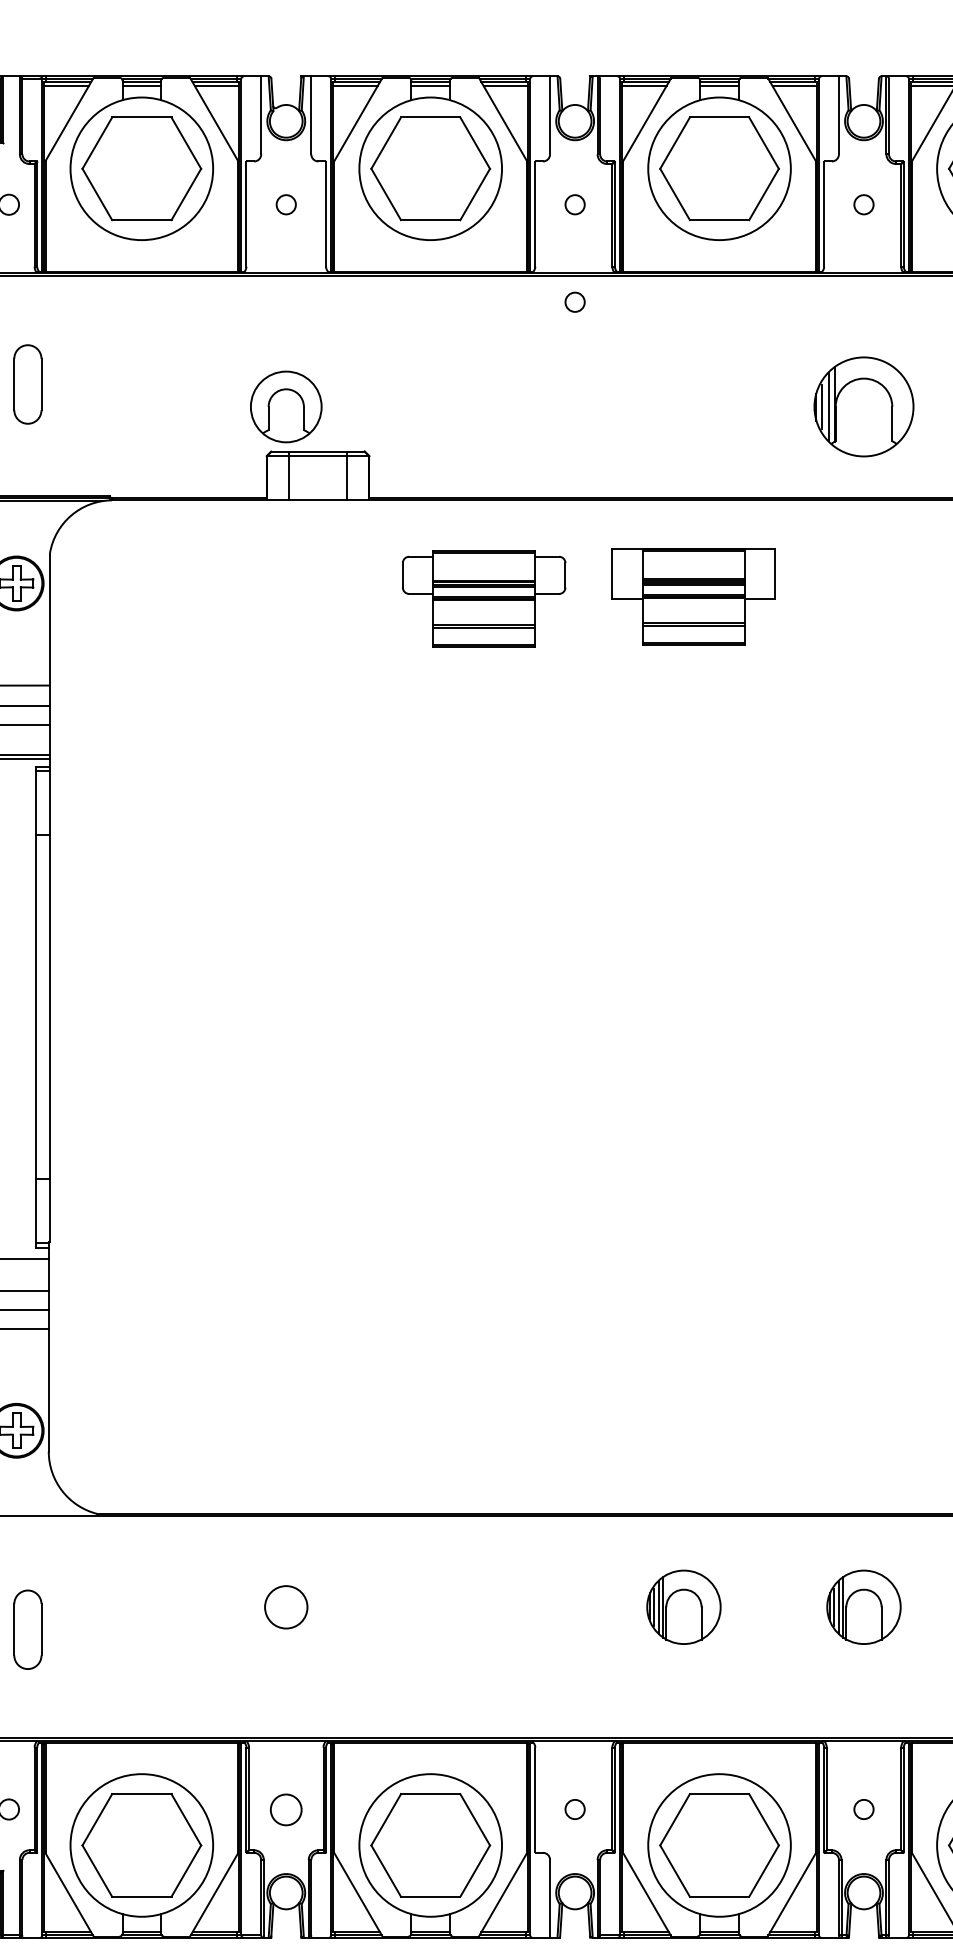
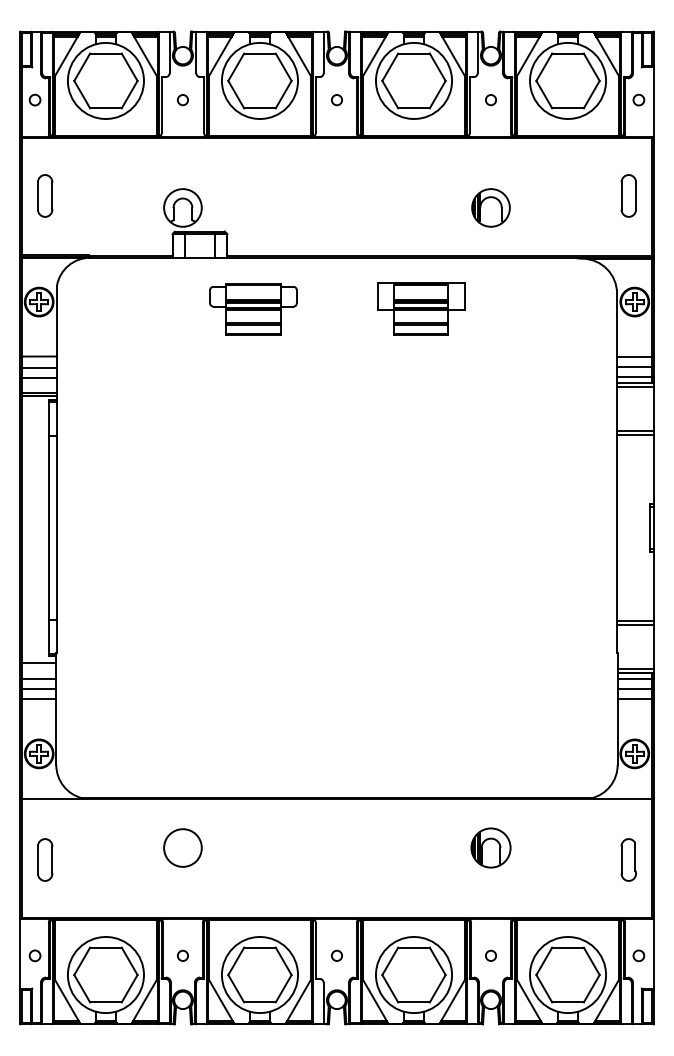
circle: (574, 302) -> (336, 152), removed
part: (862, 406) -> (490, 207), size x0.71
part: (694, 595) -> (421, 308), moved
part: (484, 599) -> (253, 309), moved
circle: (285, 1606) -> (182, 847), size x1.67
part: (682, 1606) -> (394, 847), removed
circle: (285, 1808) -> (182, 955), size x0.62

